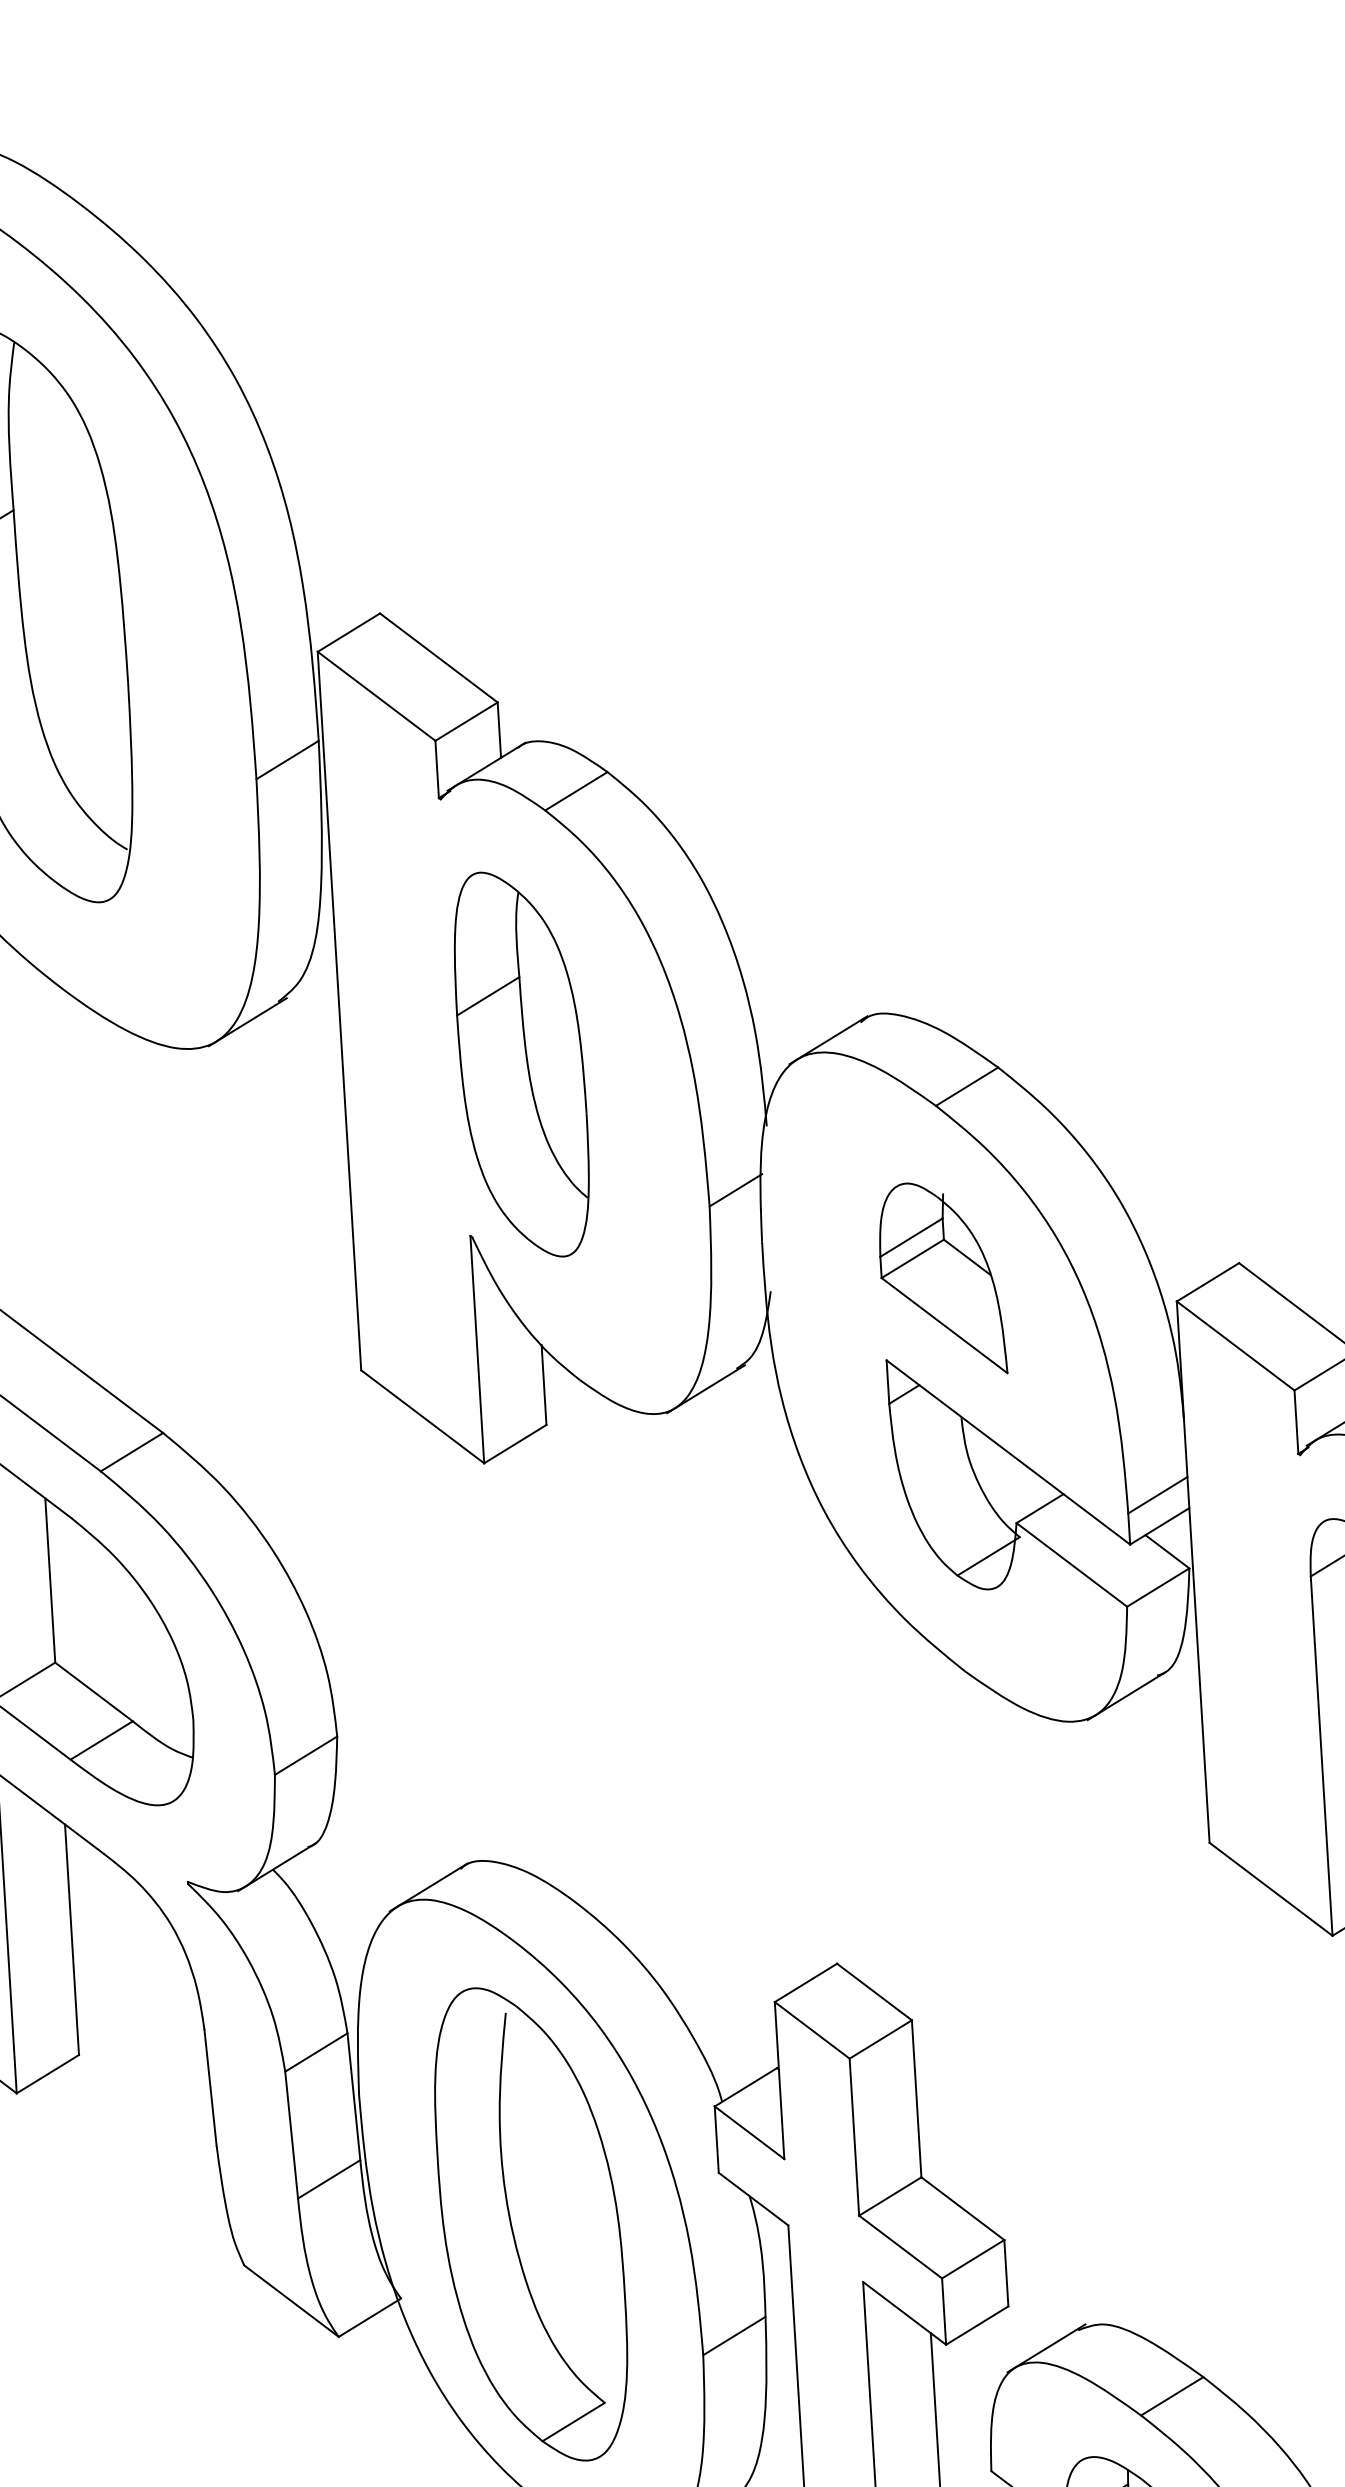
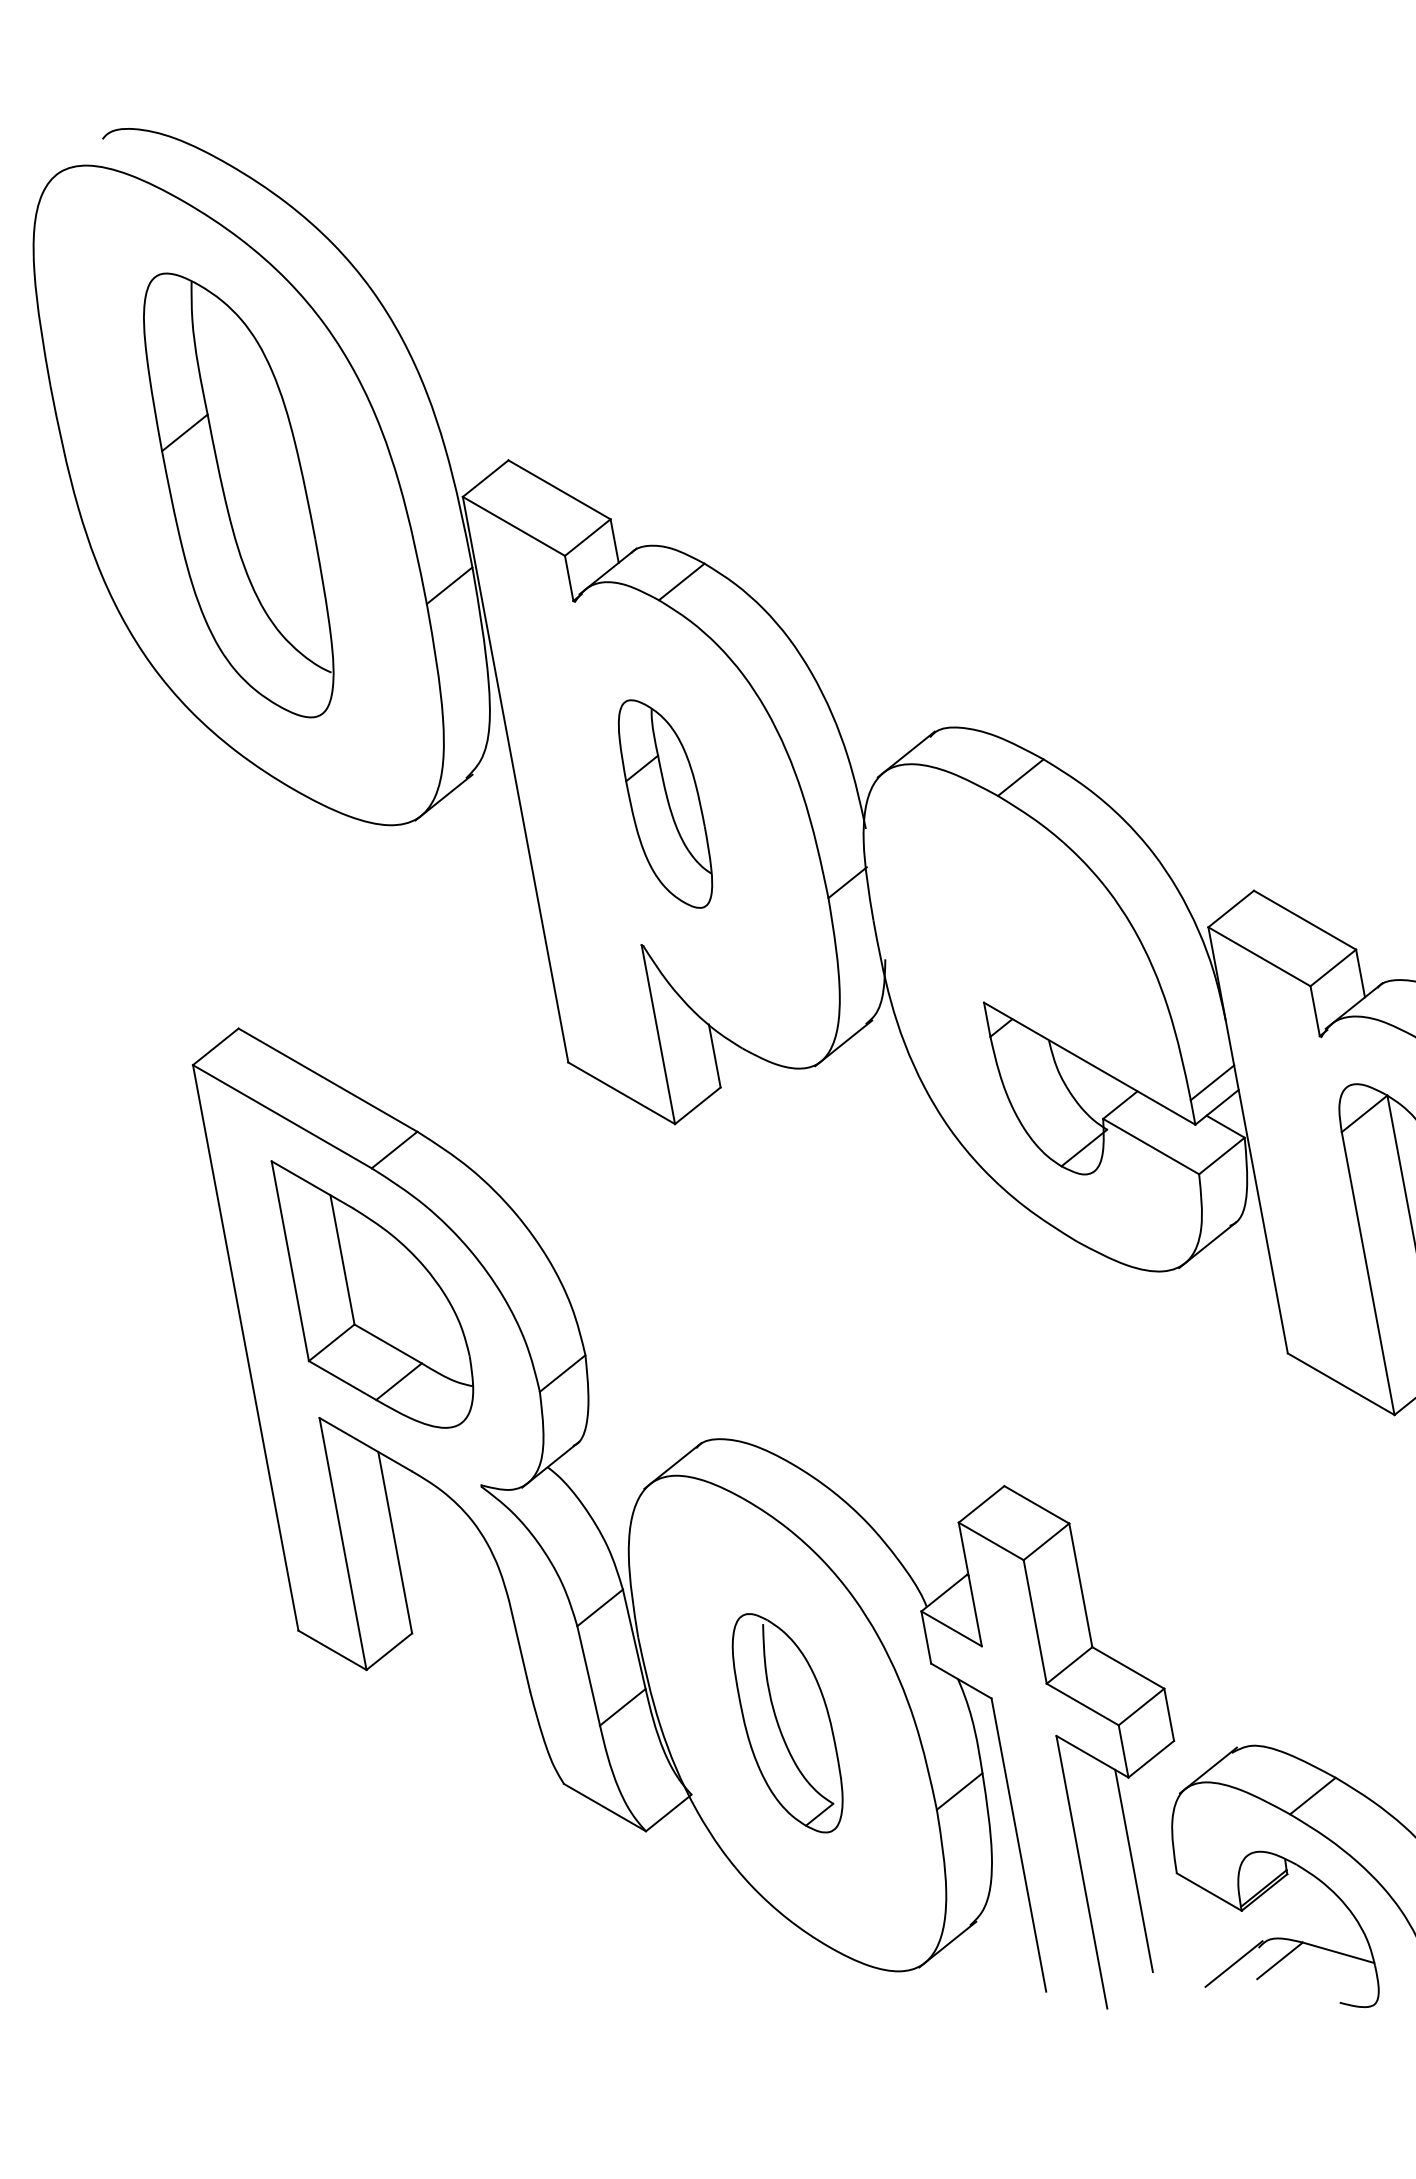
part: (521, 1063) -> (665, 803), size x0.7
part: (946, 1276) -> (1023, 930), removed
part: (531, 2224) -> (787, 1723), size x0.6

